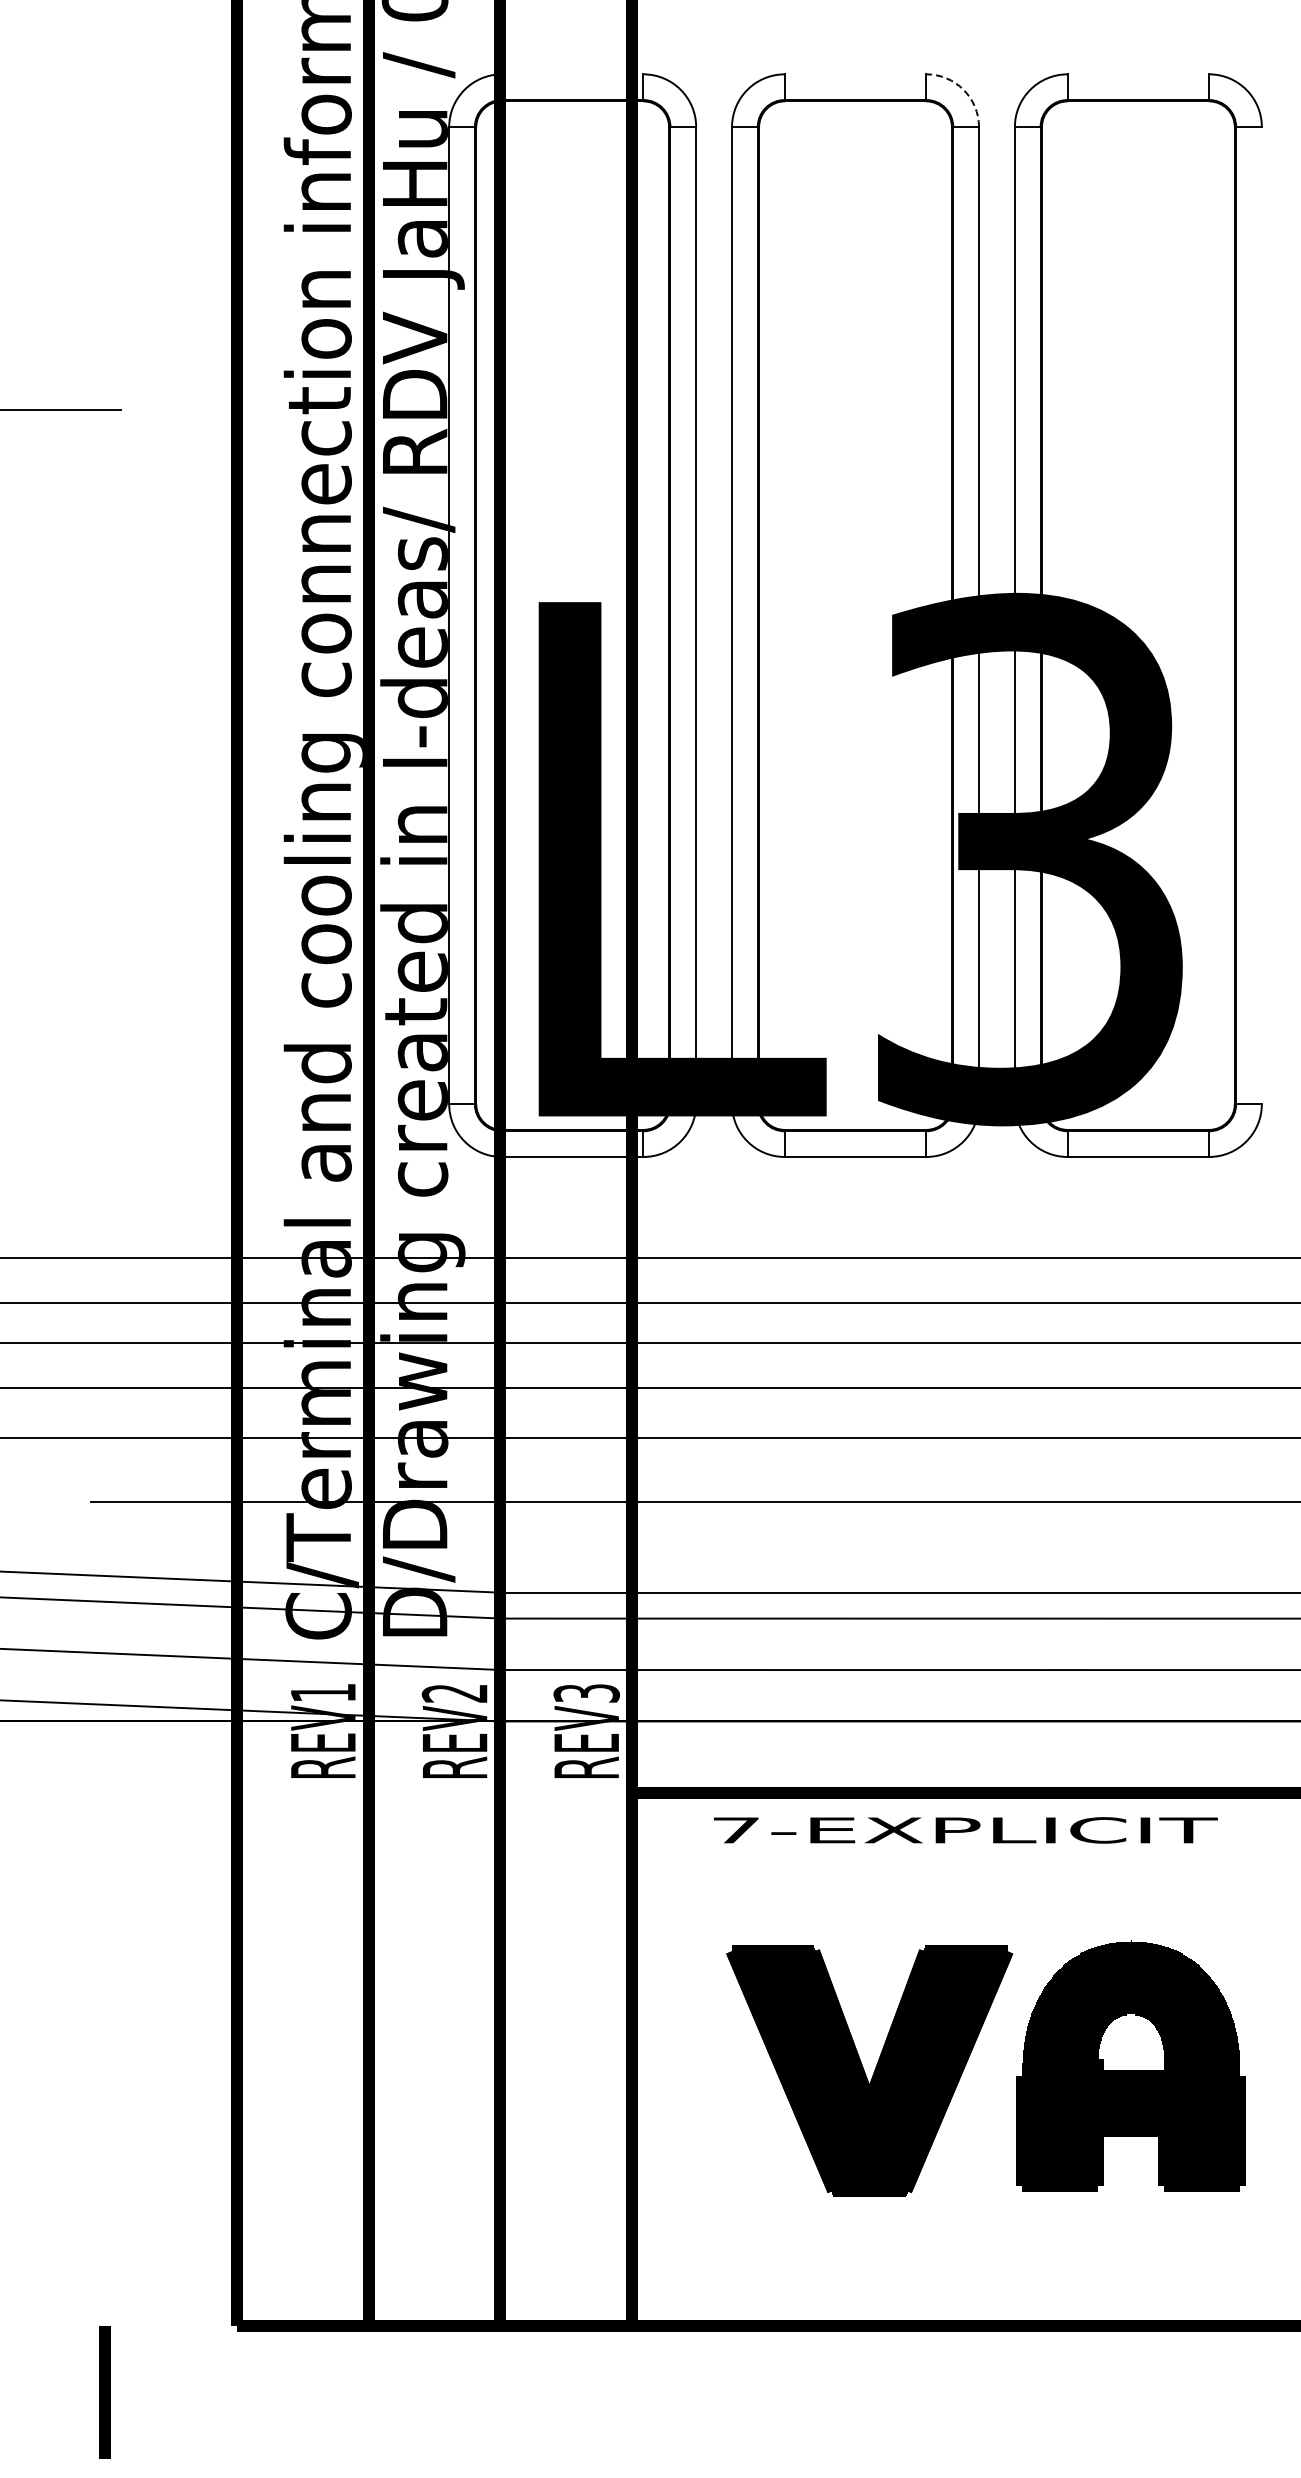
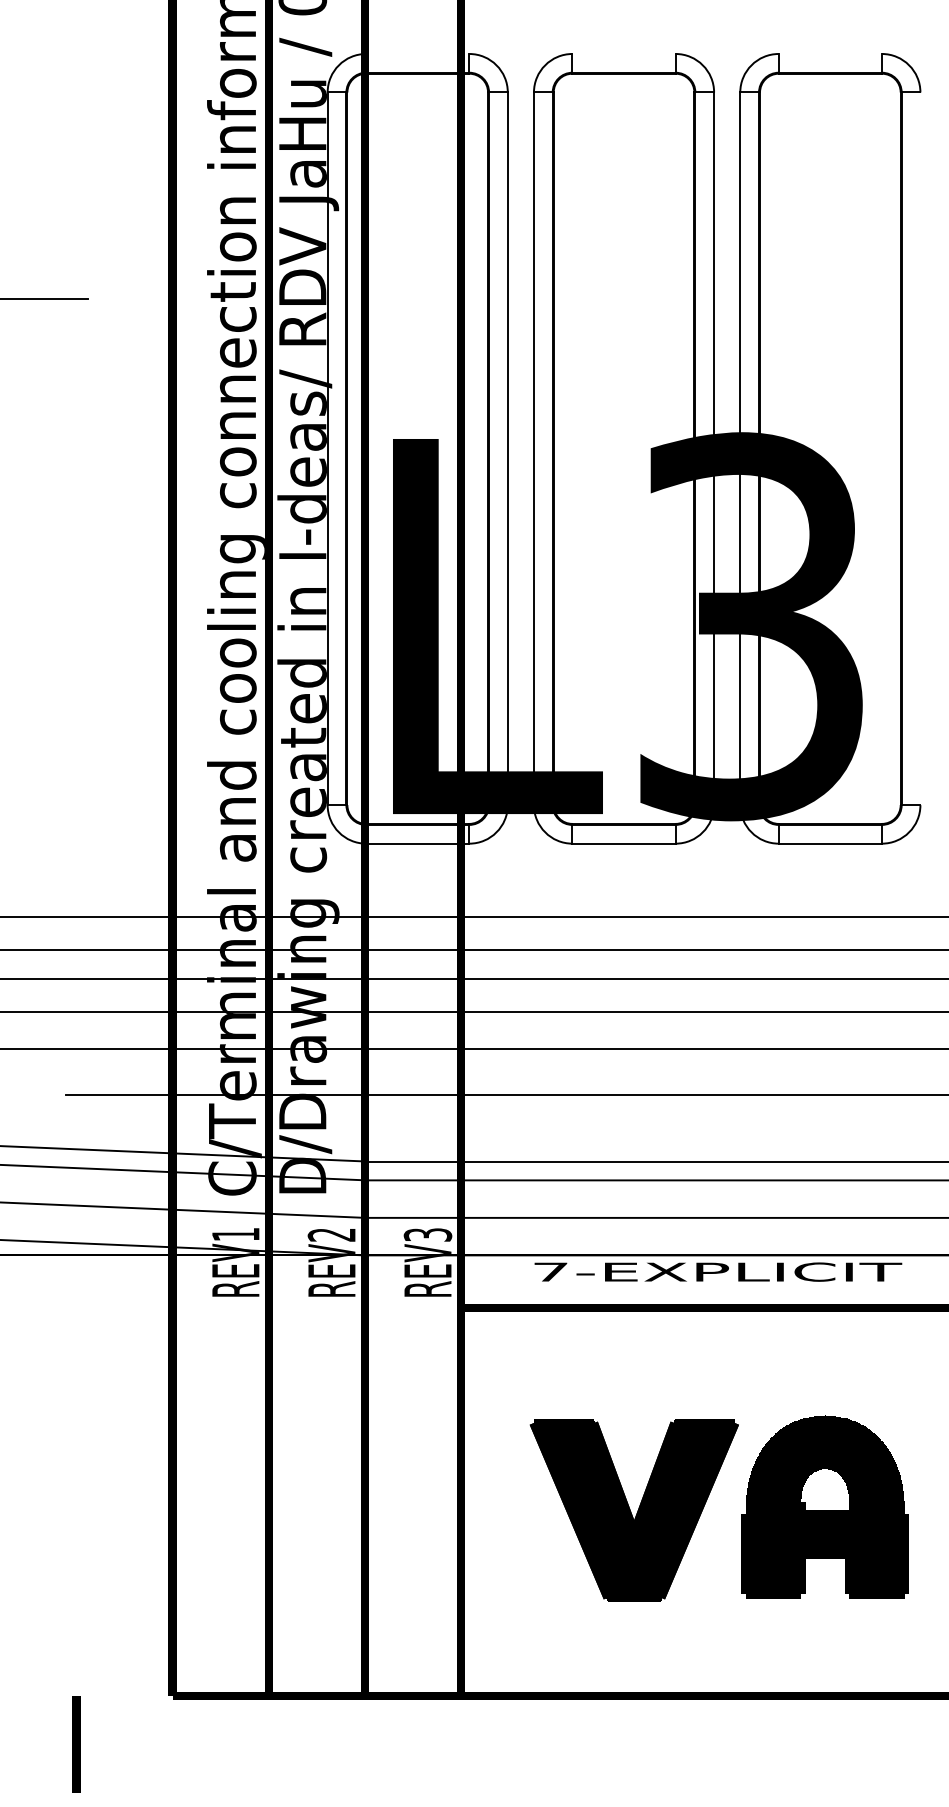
arc: (963, 89) -> (702, 65), dashed -> solid
text: (965, 1830) -> (718, 1272), moved

